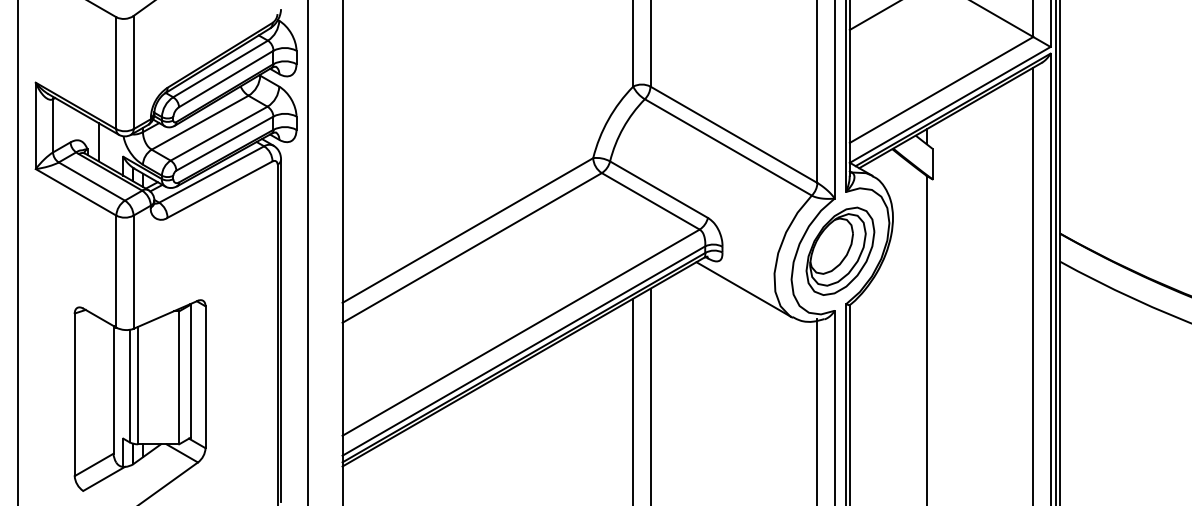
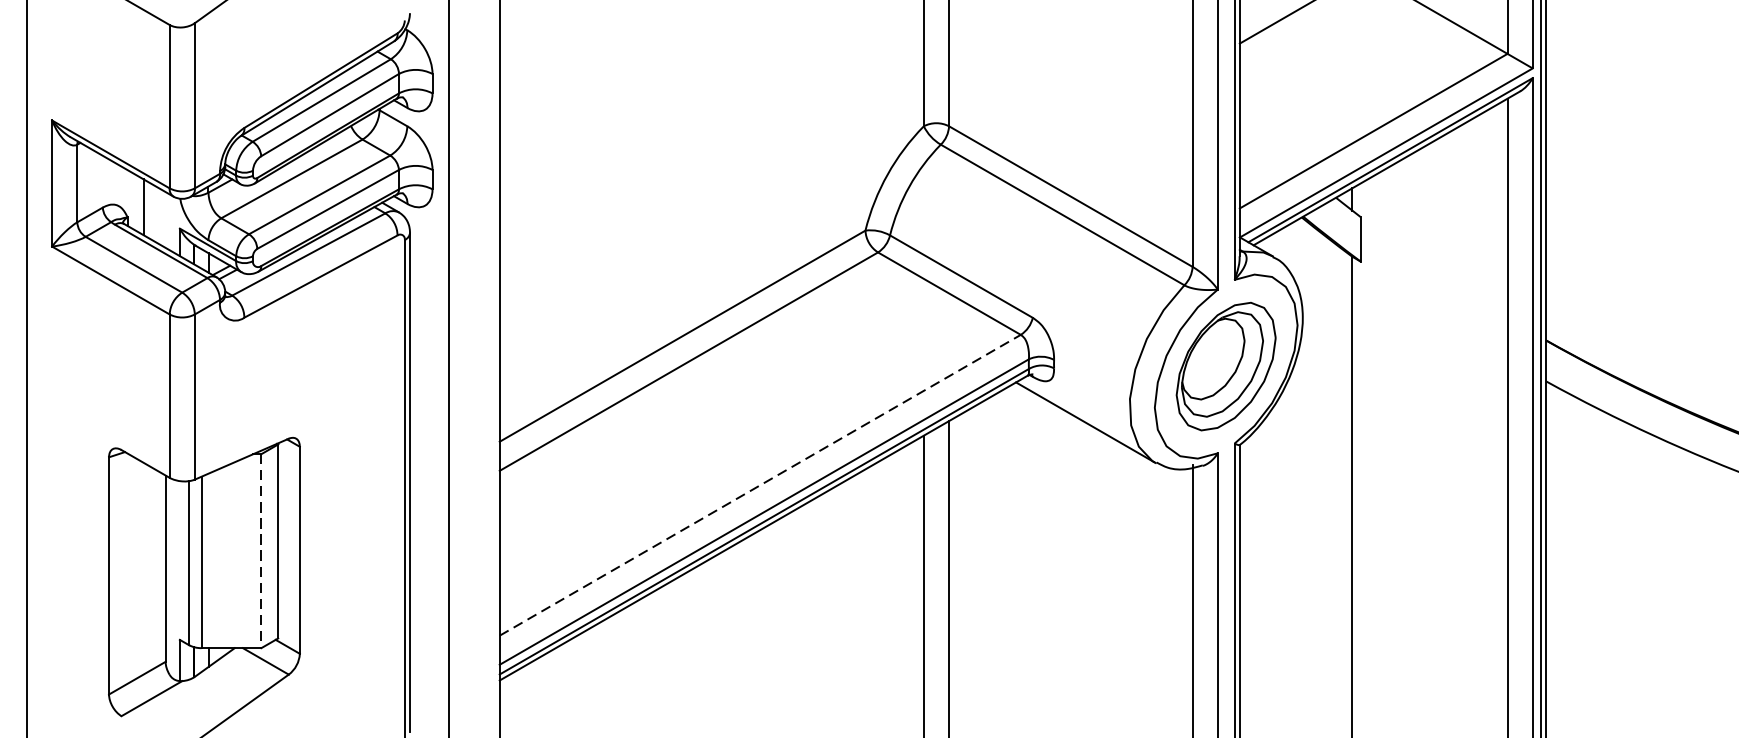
line: (521, 332) -> (760, 484), solid -> dashed
line: (179, 378) -> (261, 552), solid -> dashed

